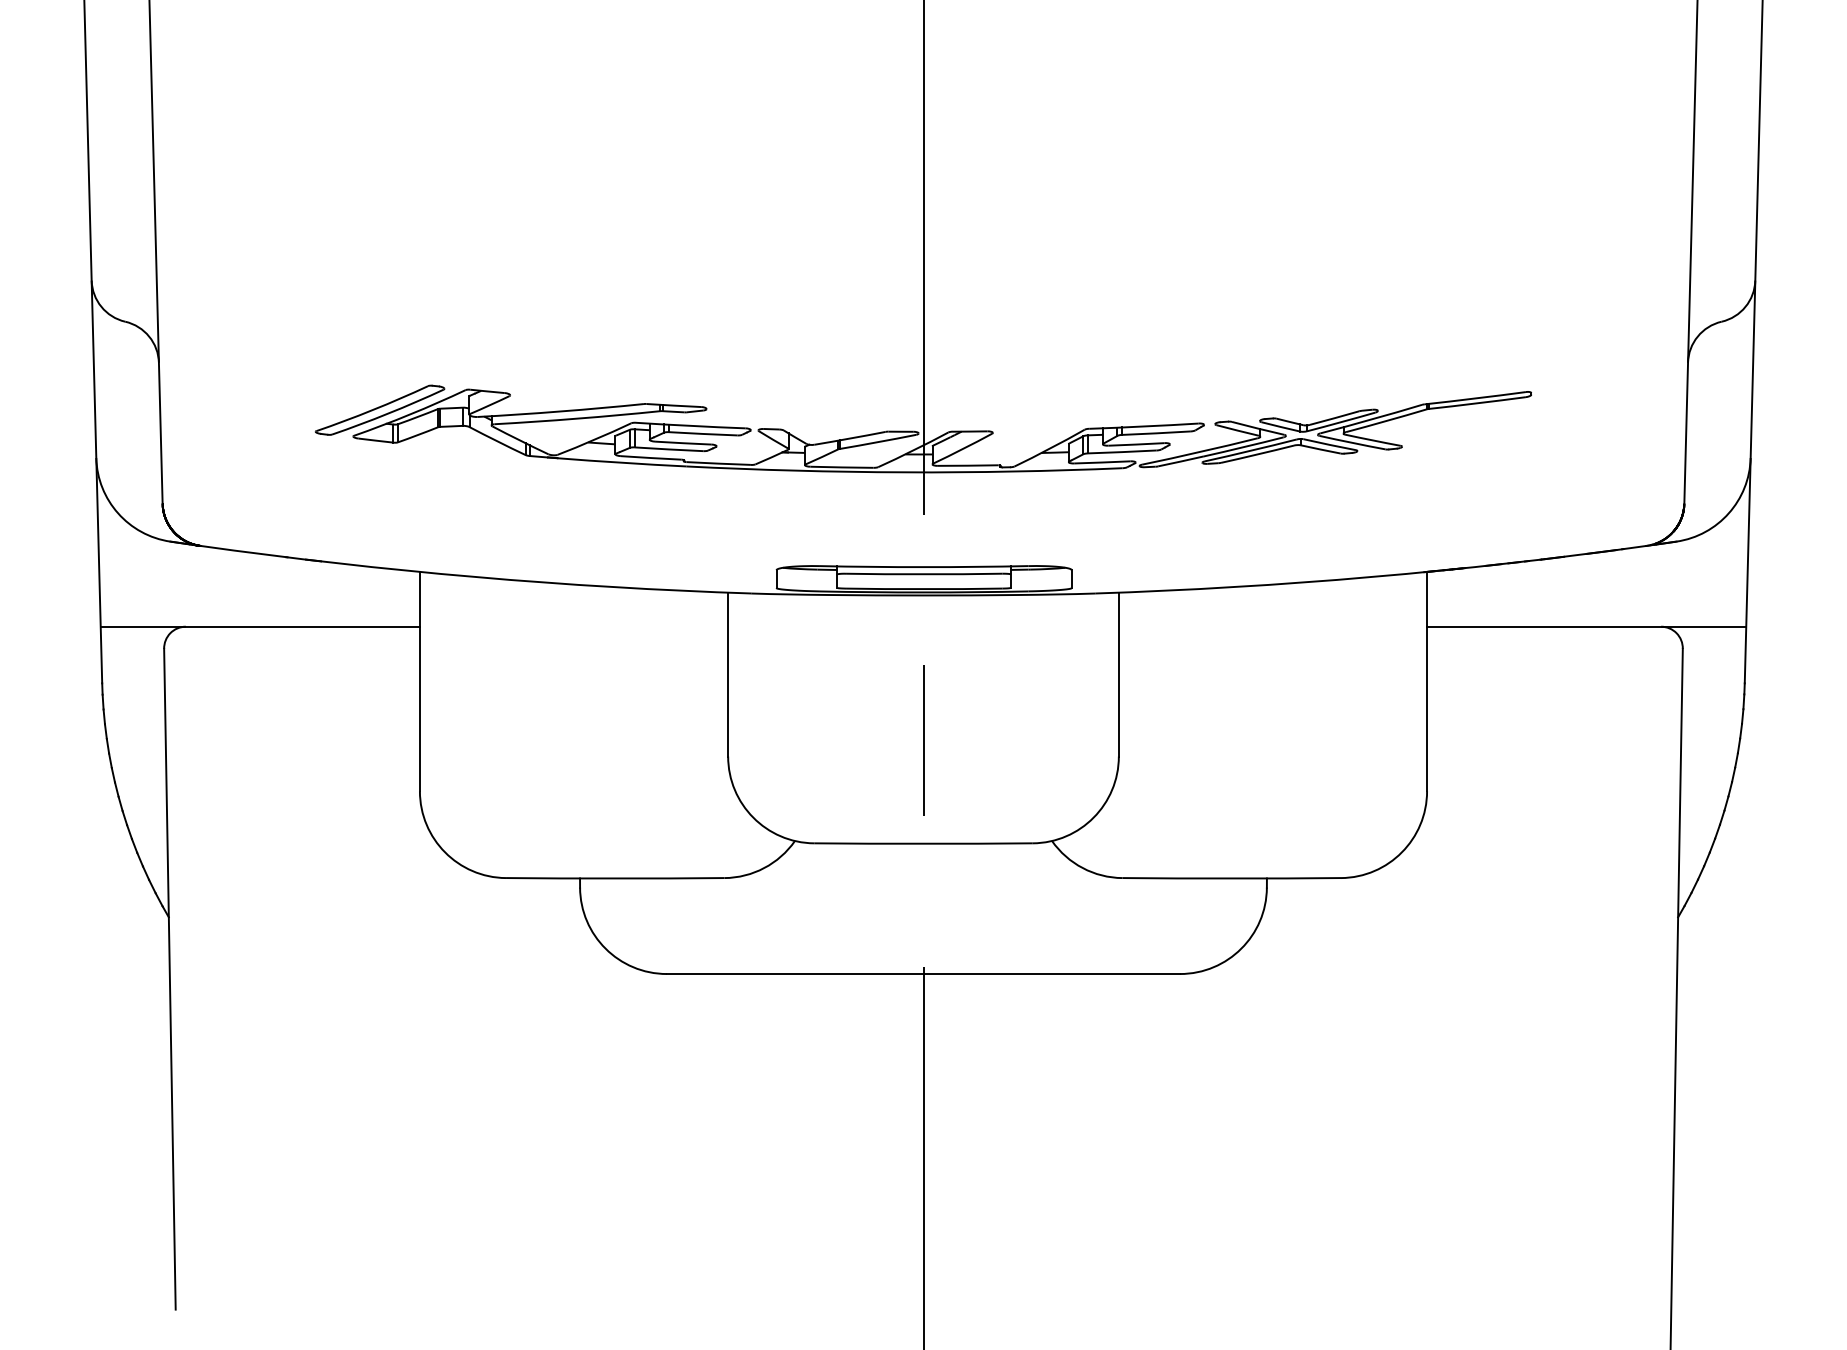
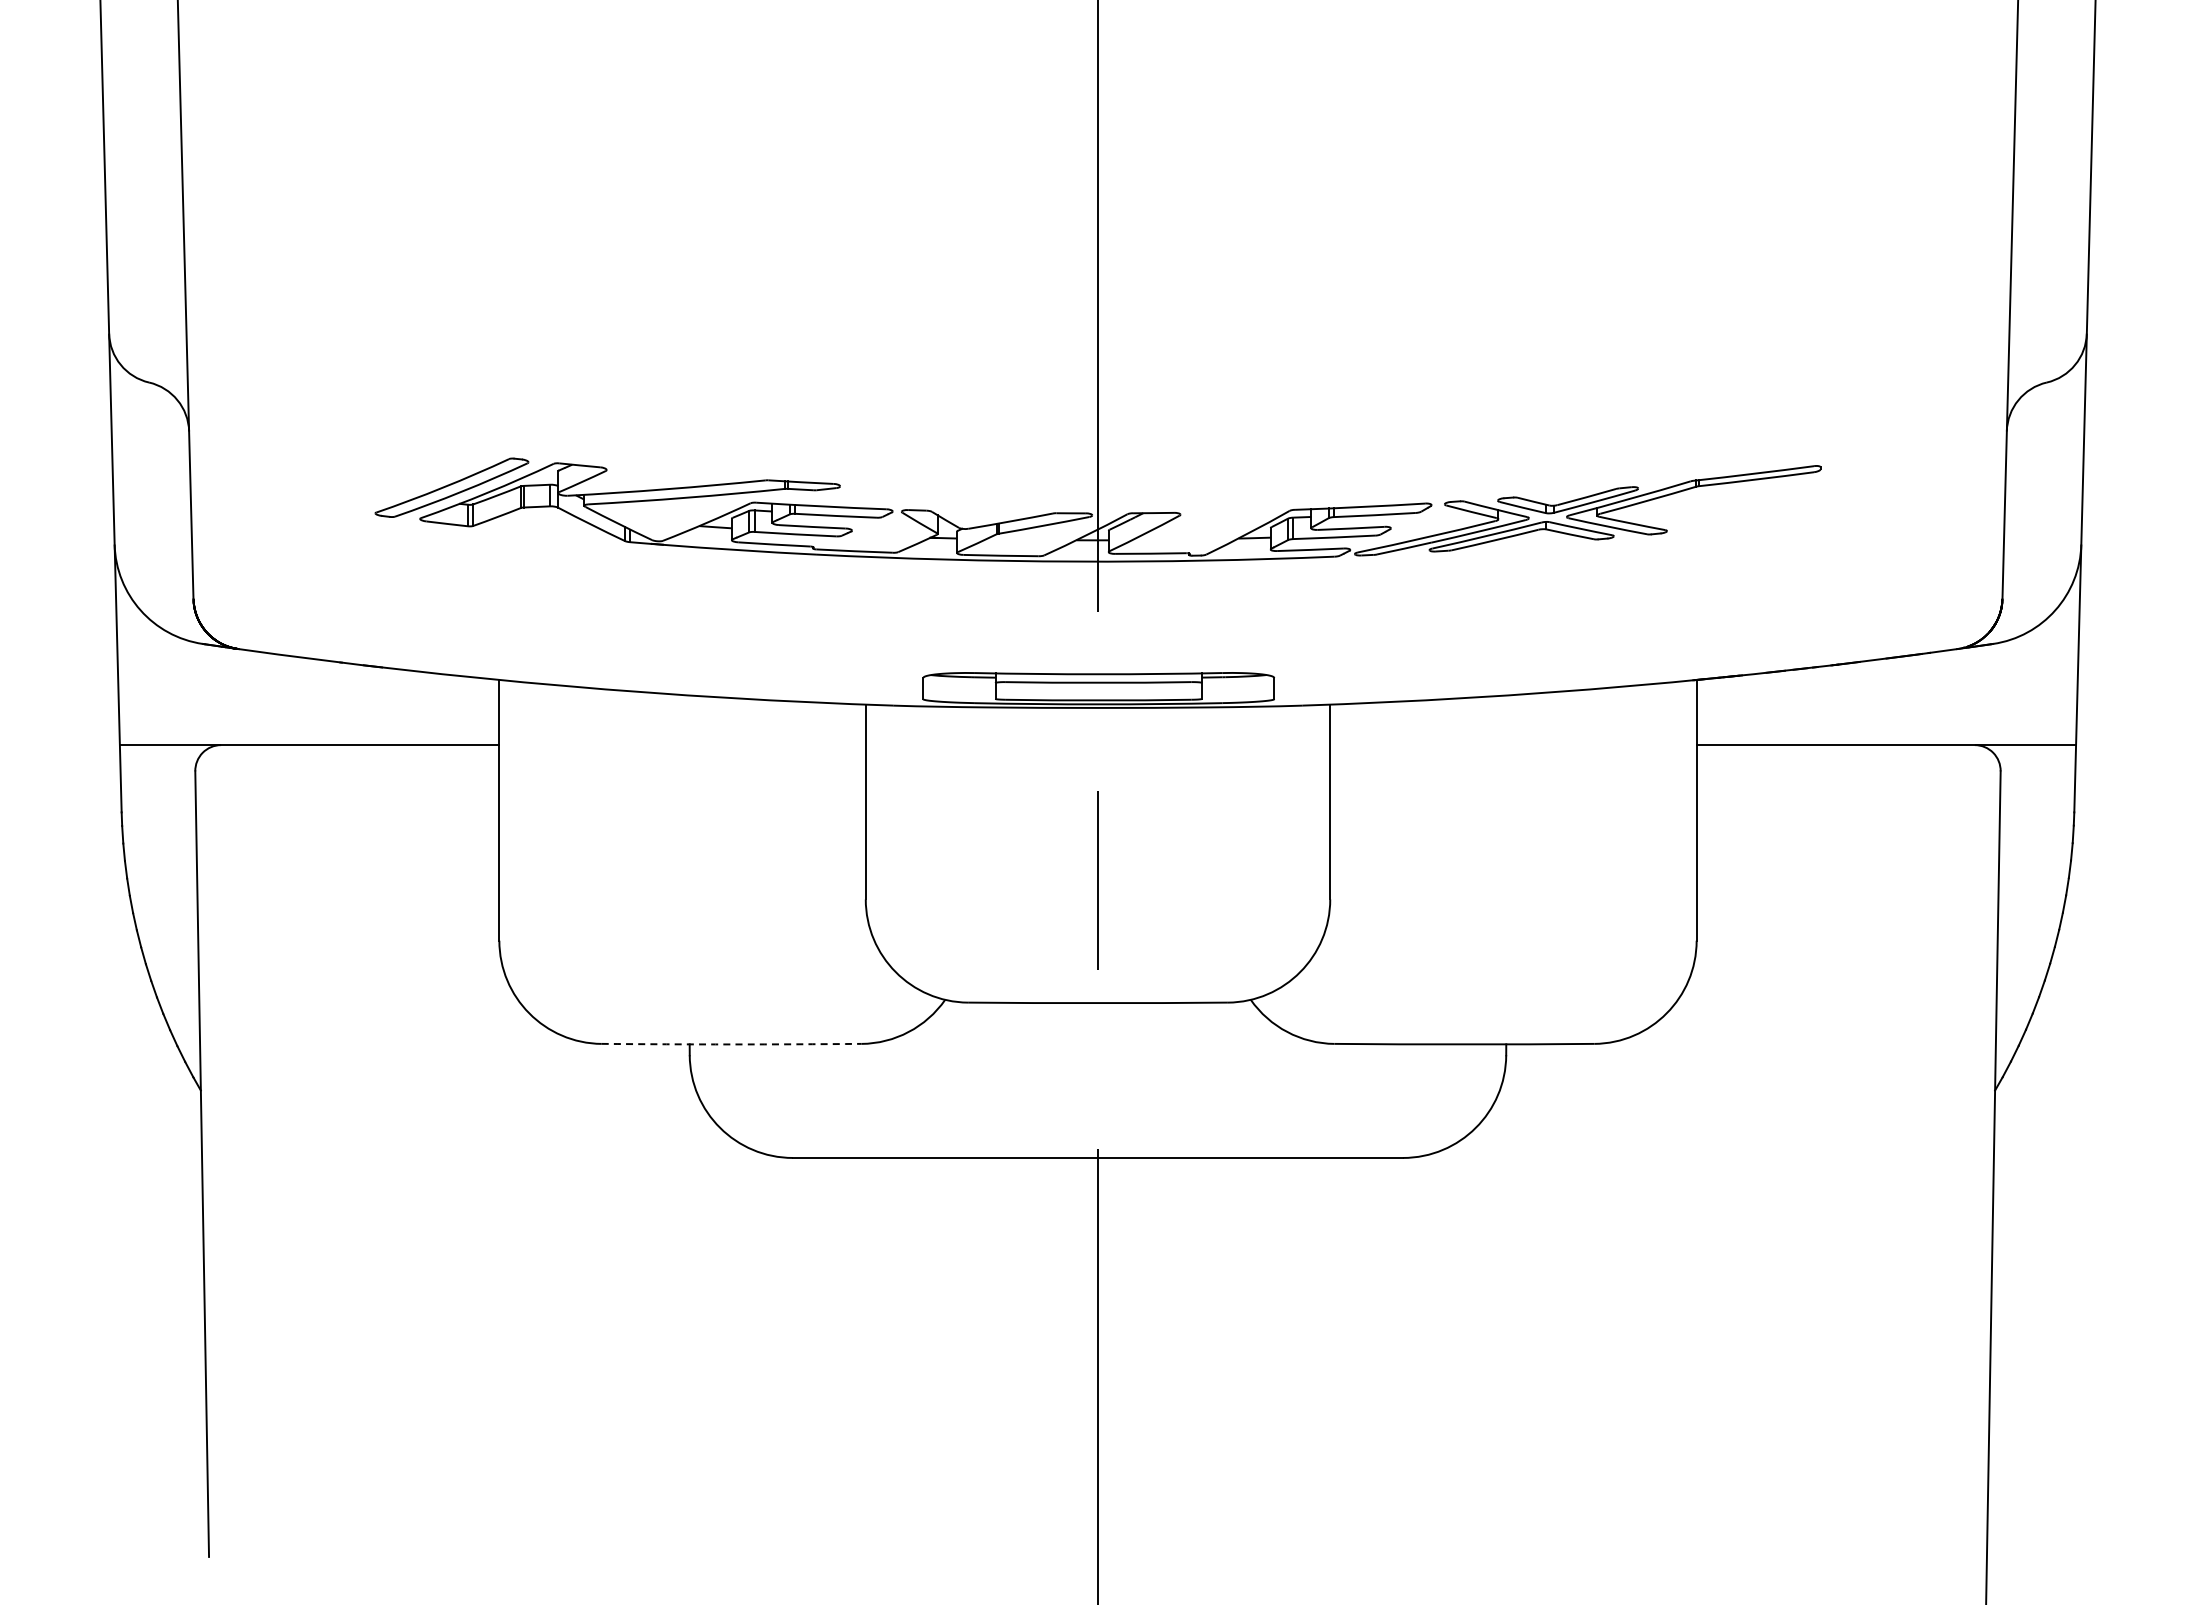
arc: (615, 878) -> (731, 1044), solid -> dashed

